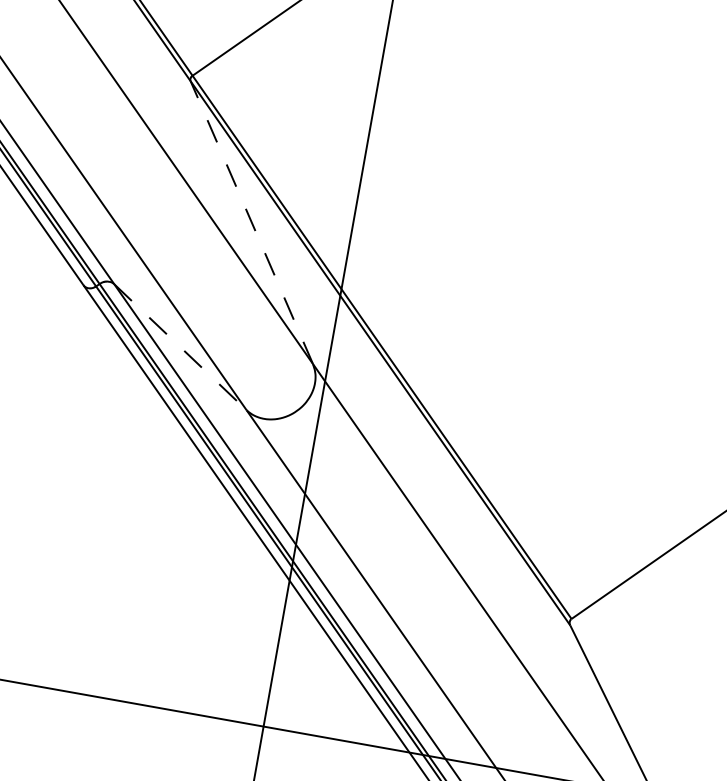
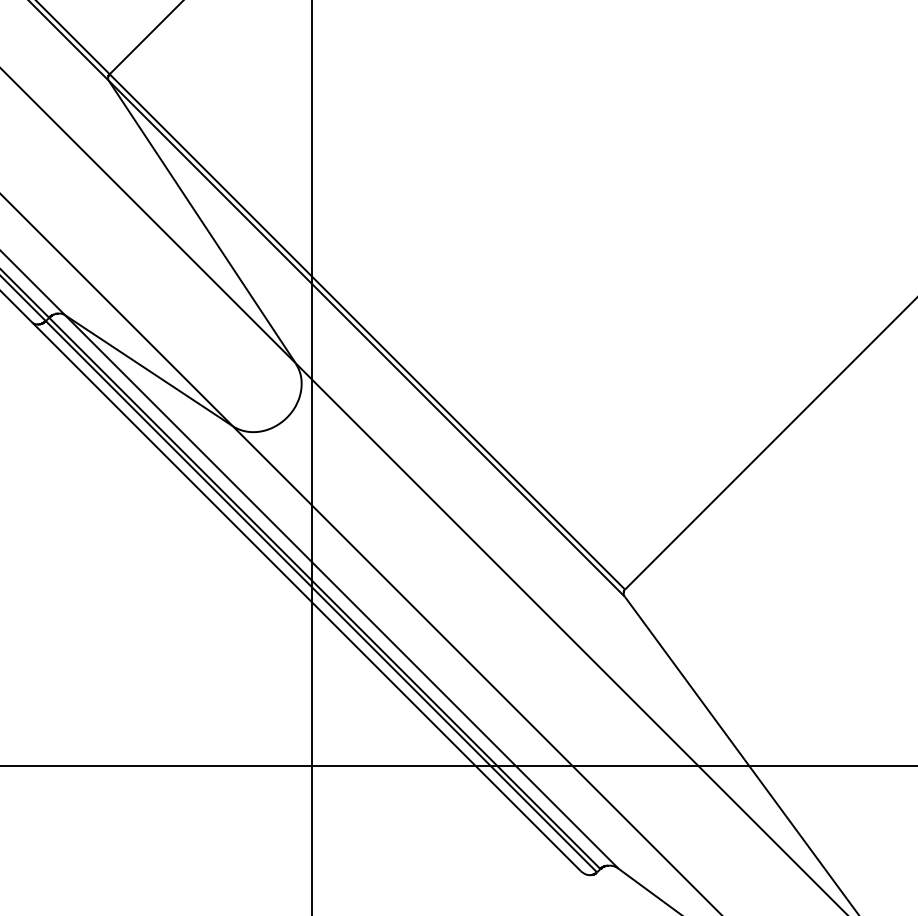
line: (251, 222) -> (201, 221), dashed -> solid
line: (180, 347) -> (149, 370), dashed -> solid

